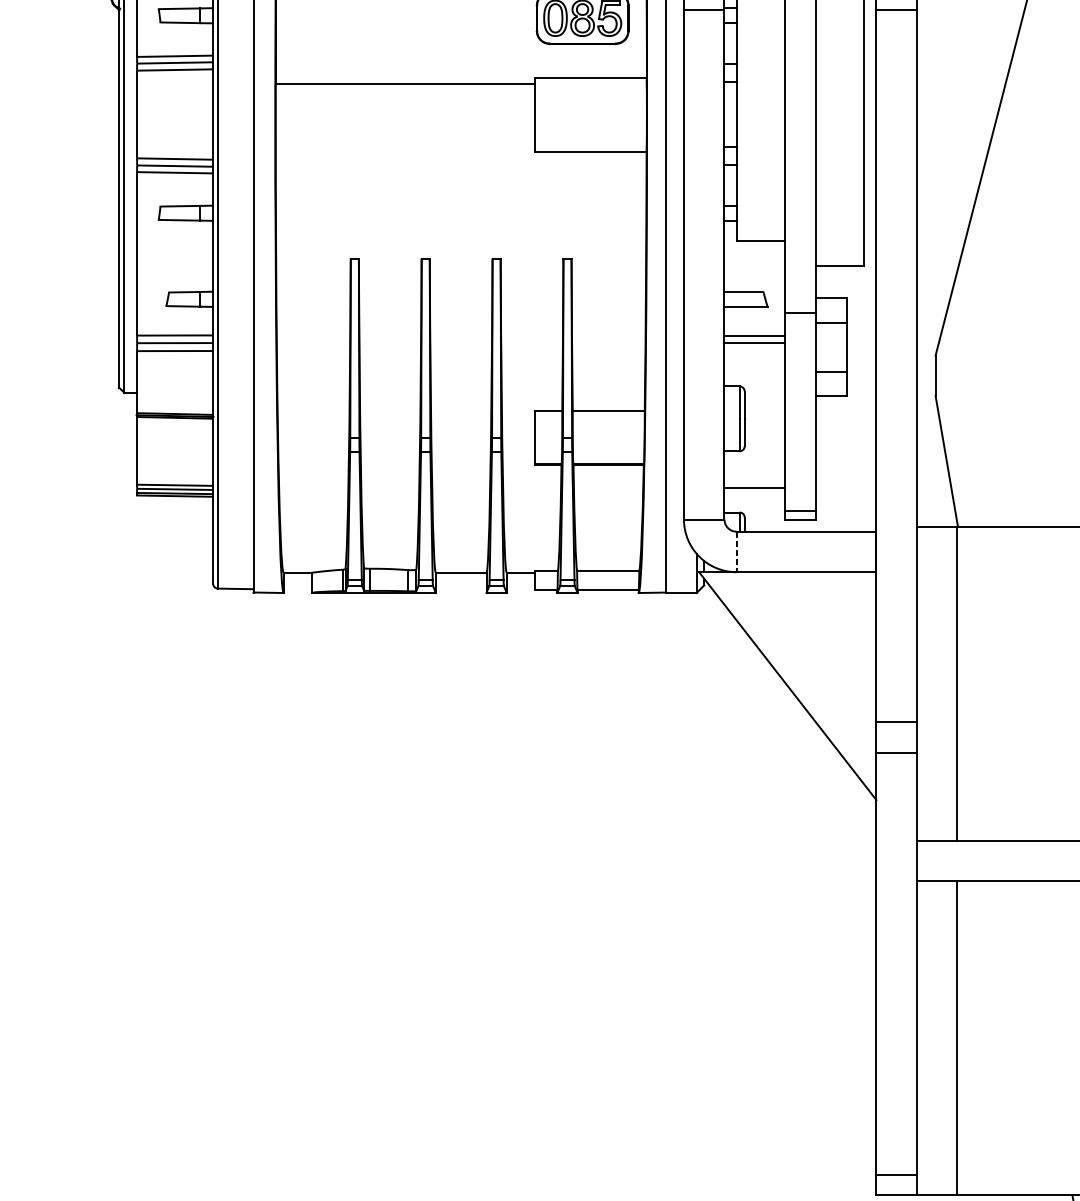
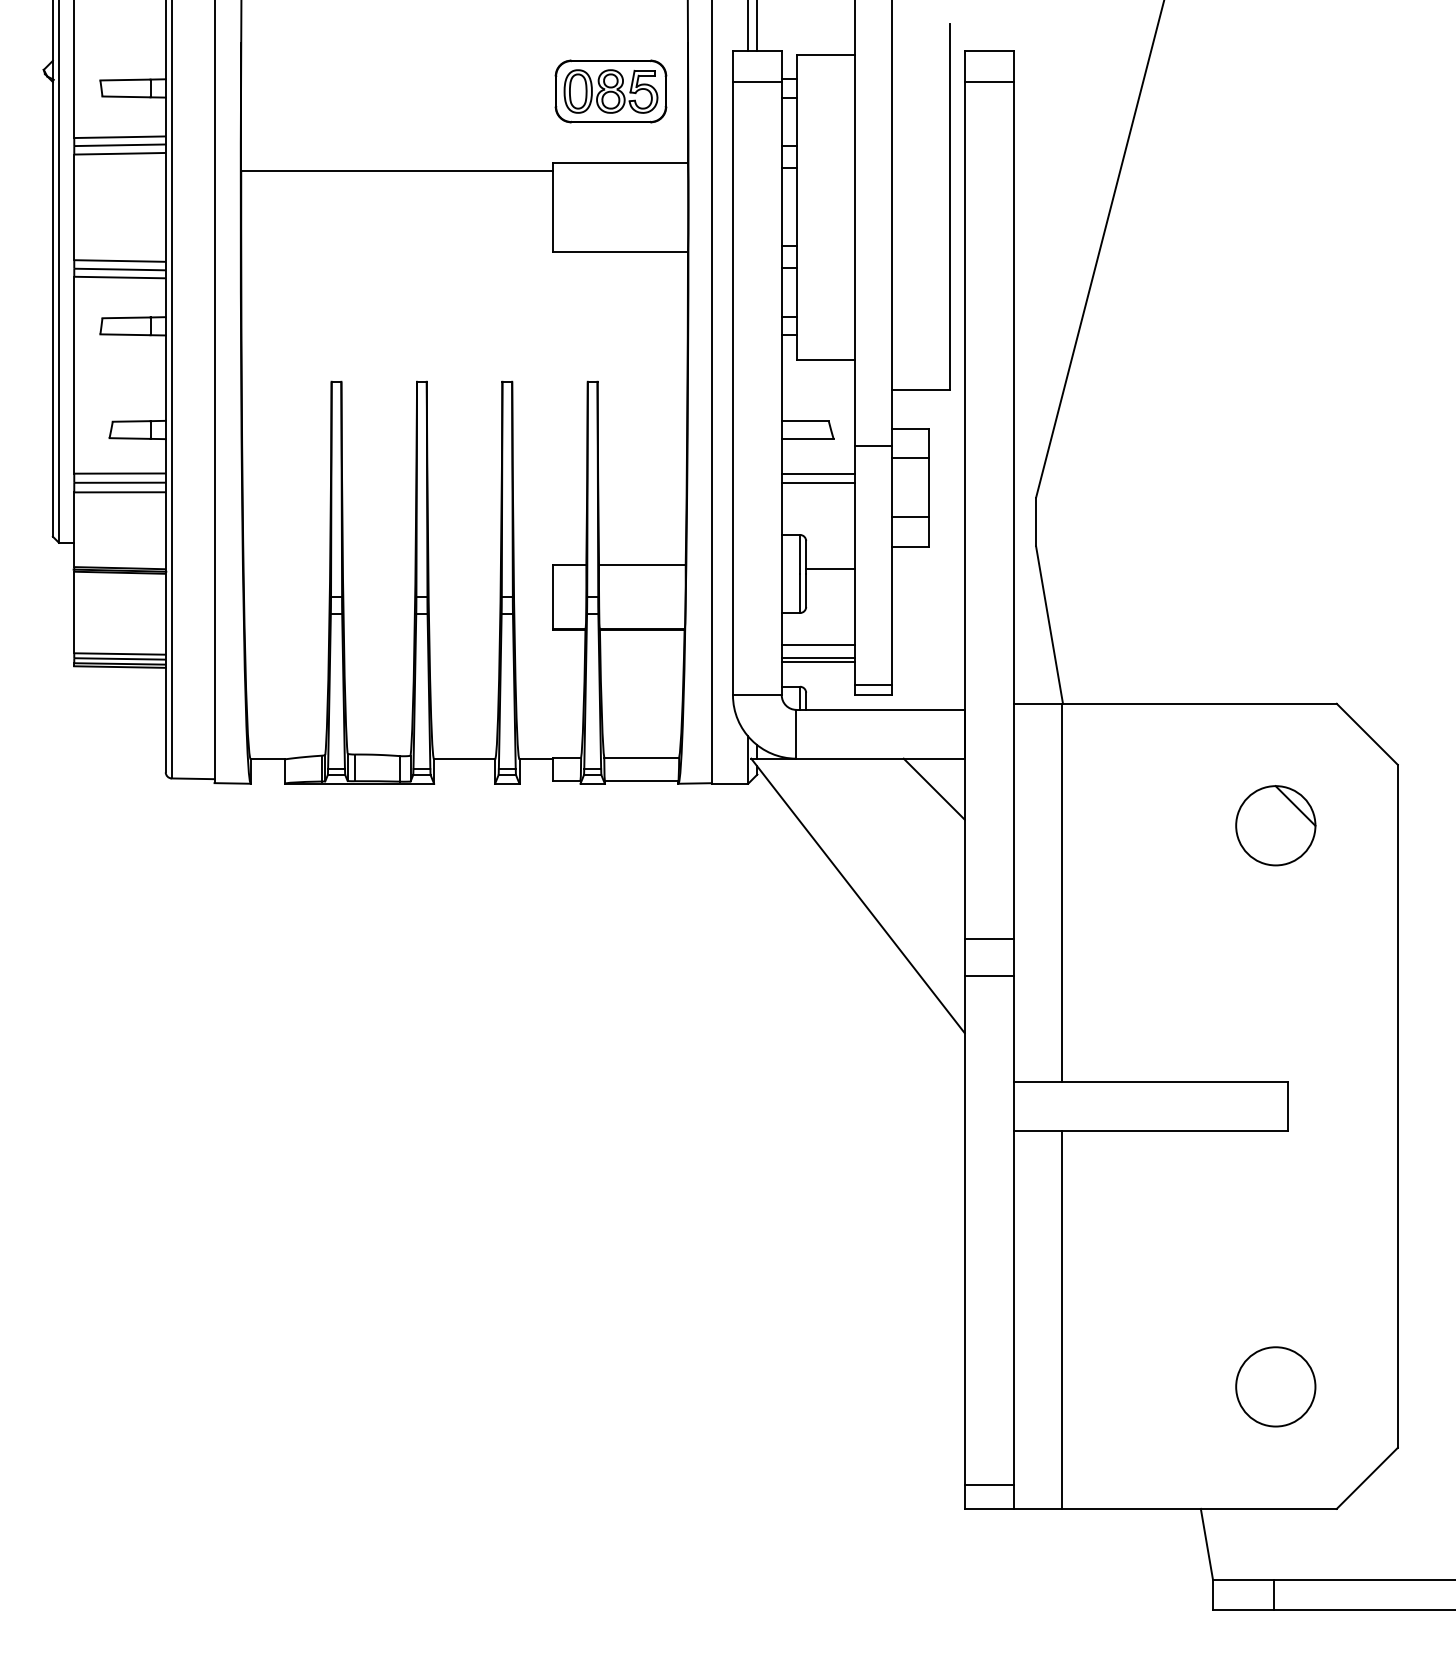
line: (764, 414) -> (830, 568), added
line: (754, 478) -> (817, 645), added
line: (754, 491) -> (817, 661), added
line: (736, 552) -> (796, 734), dashed -> solid
line: (850, 596) -> (933, 788), added

